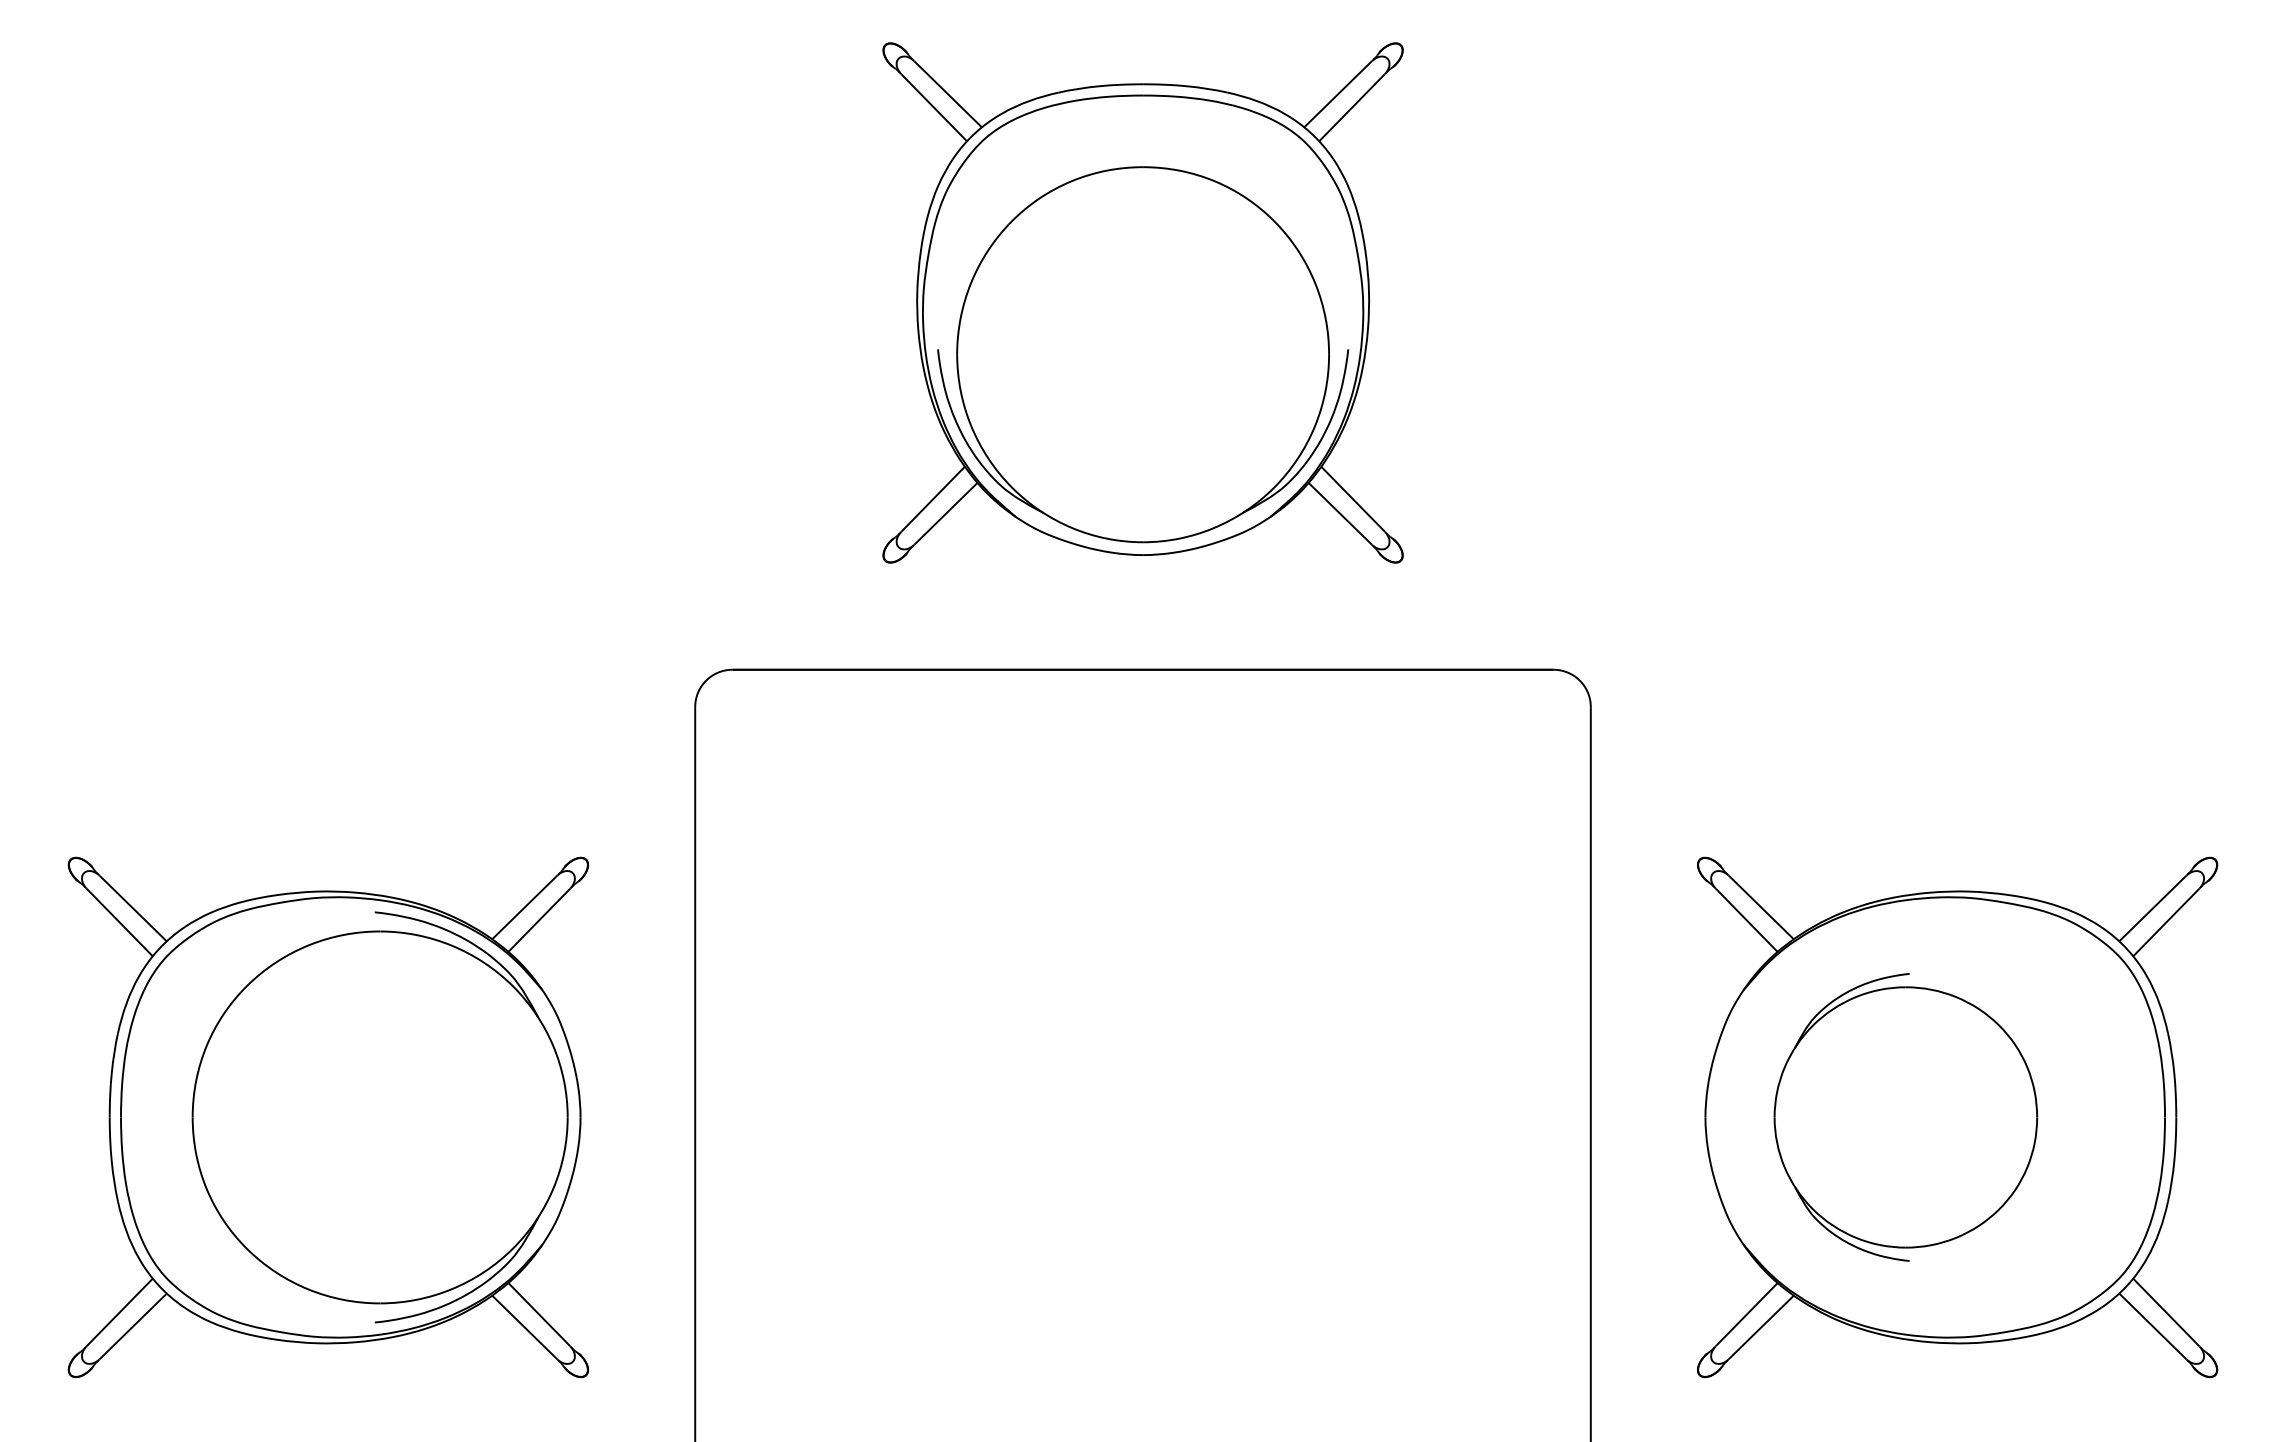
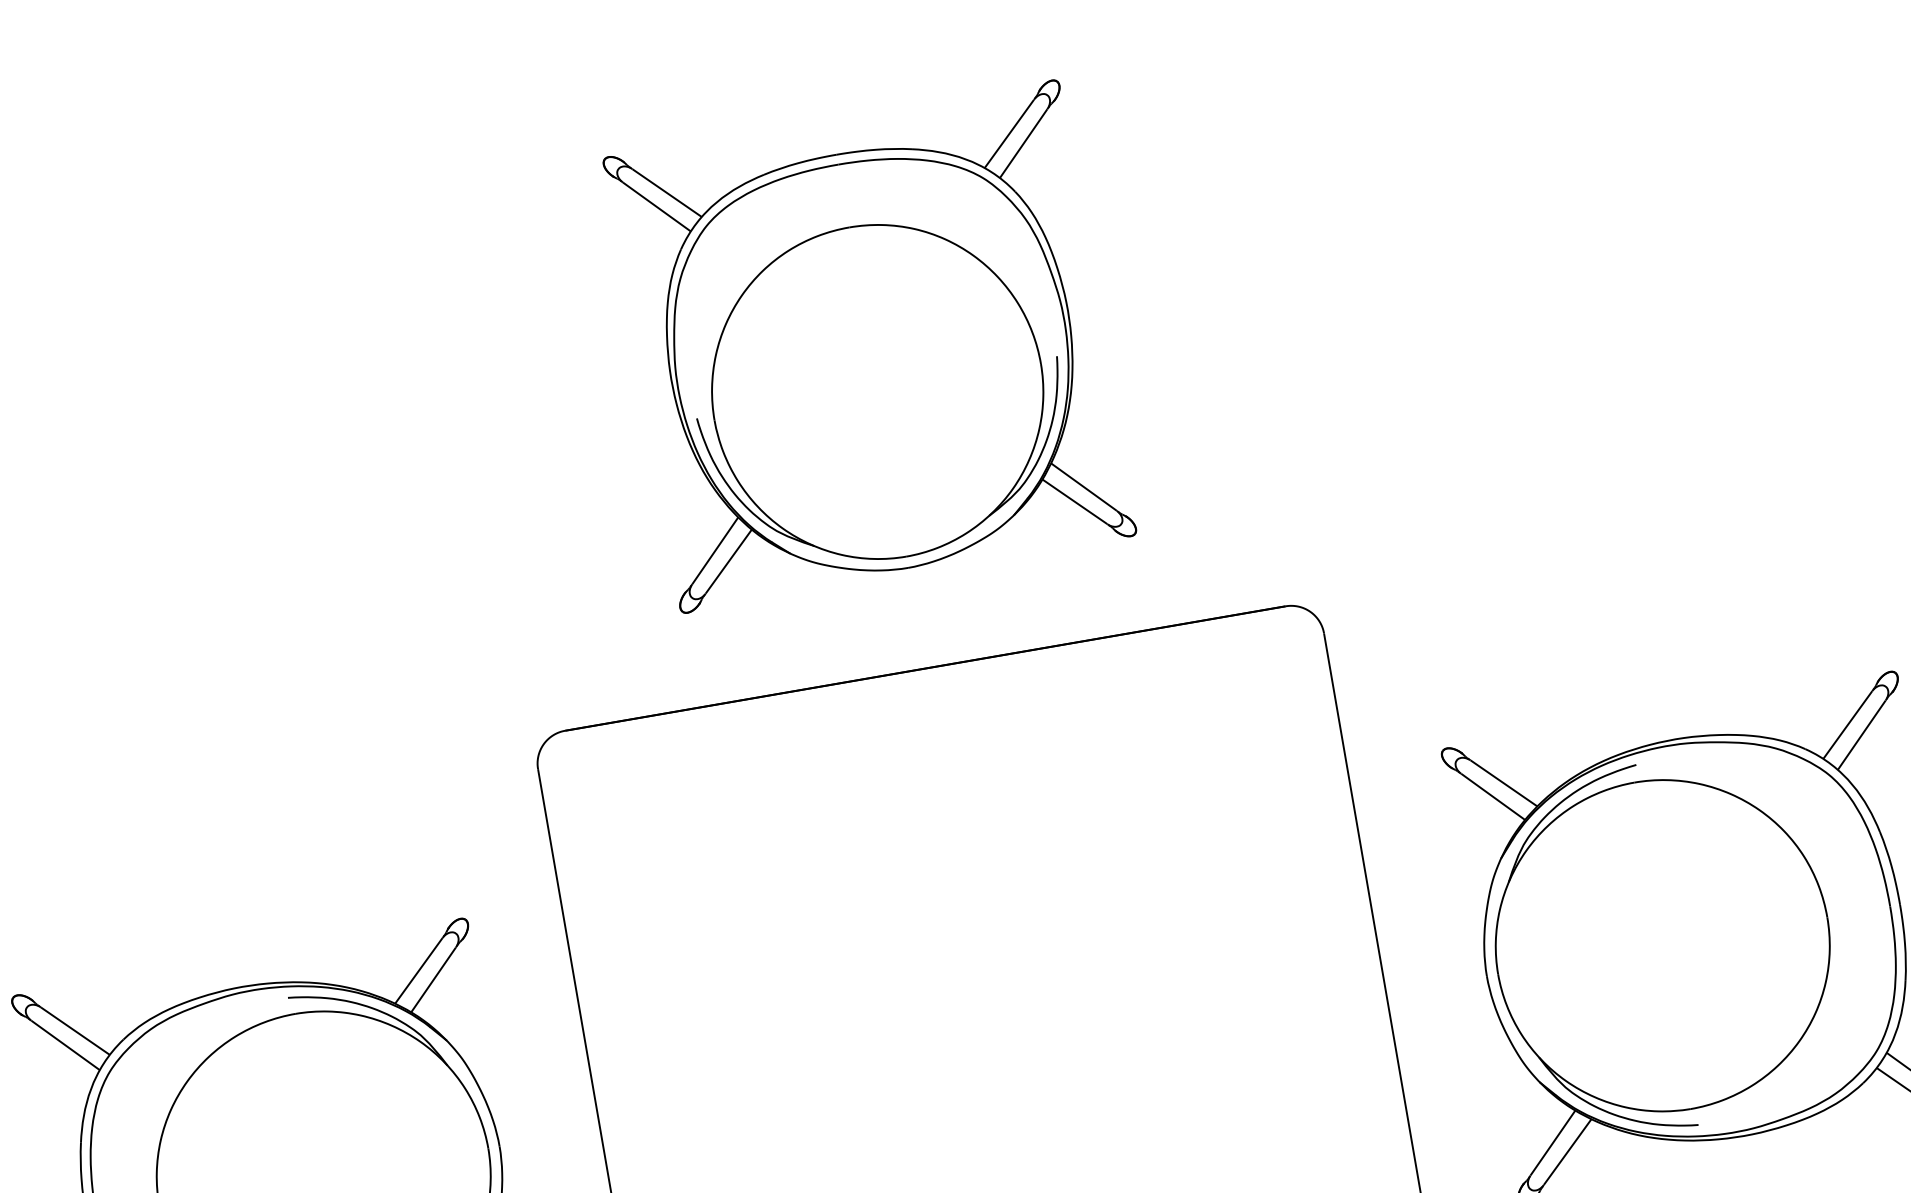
part: (1905, 1117) -> (1662, 945), size x1.43

